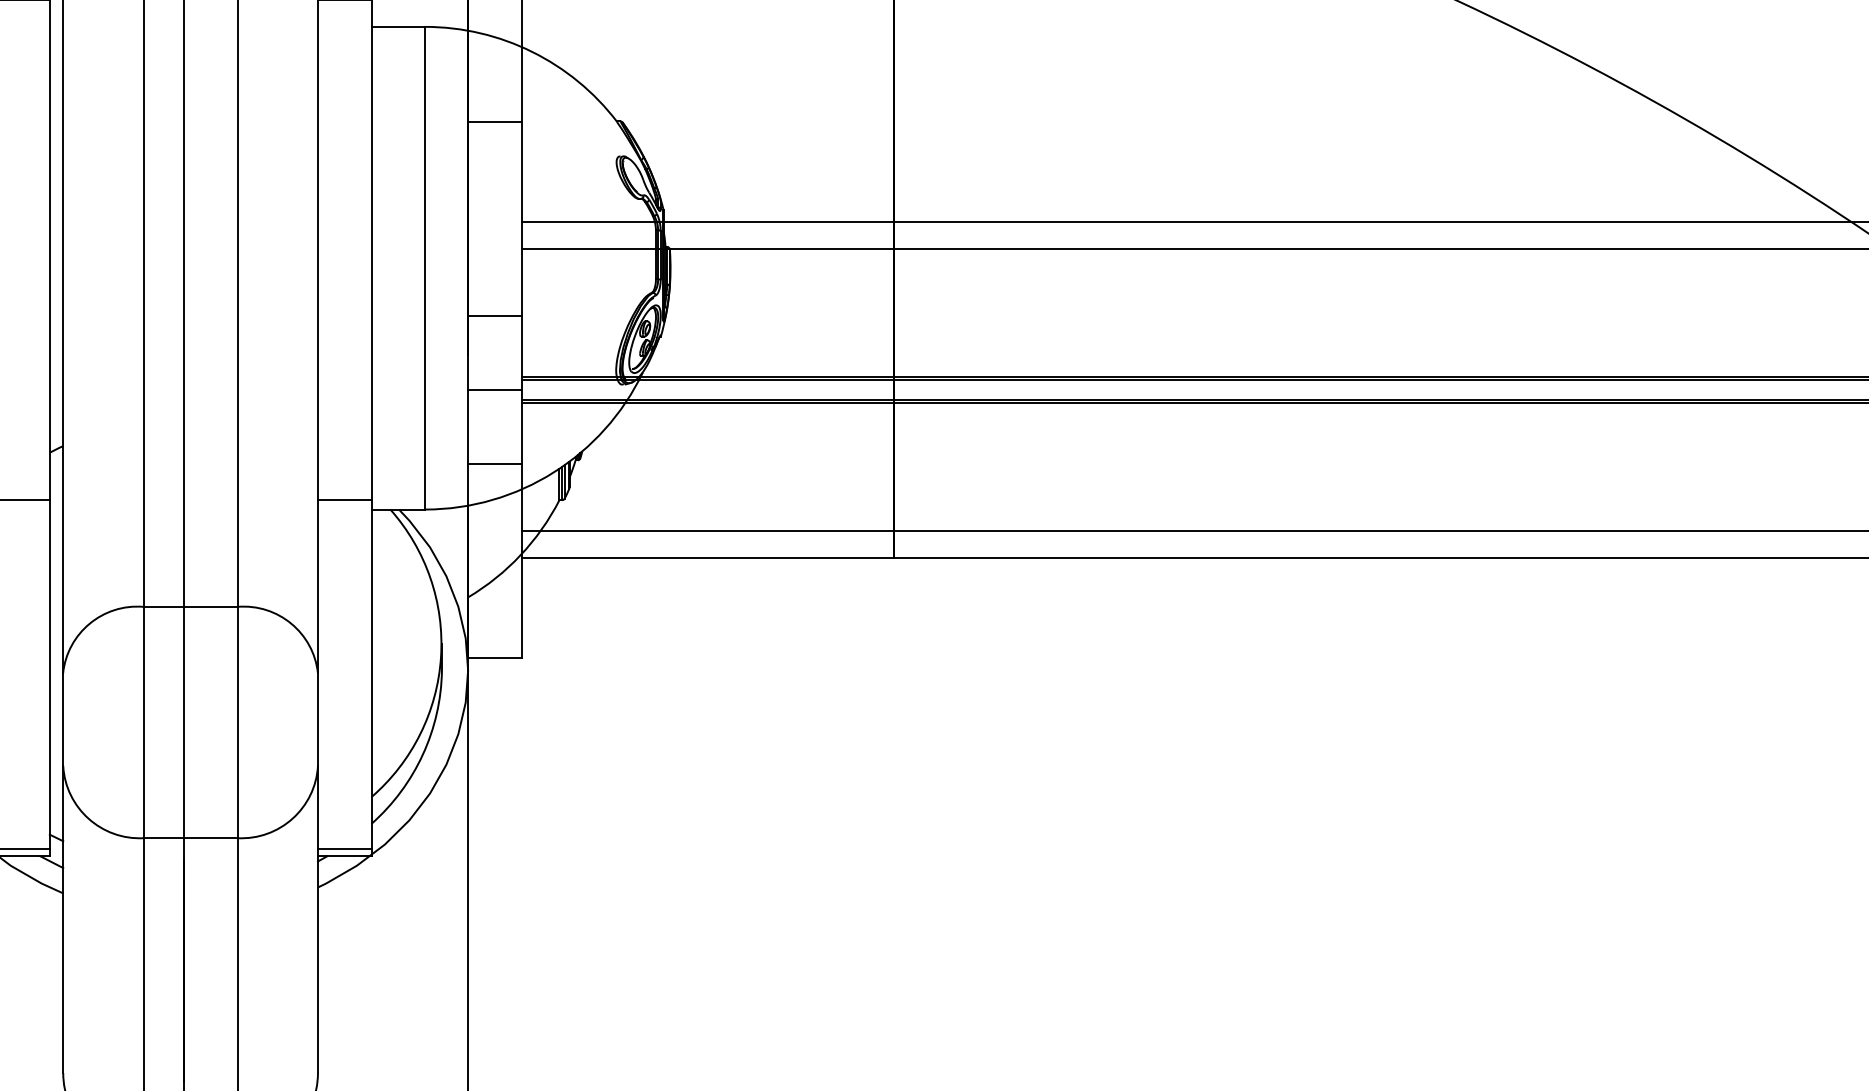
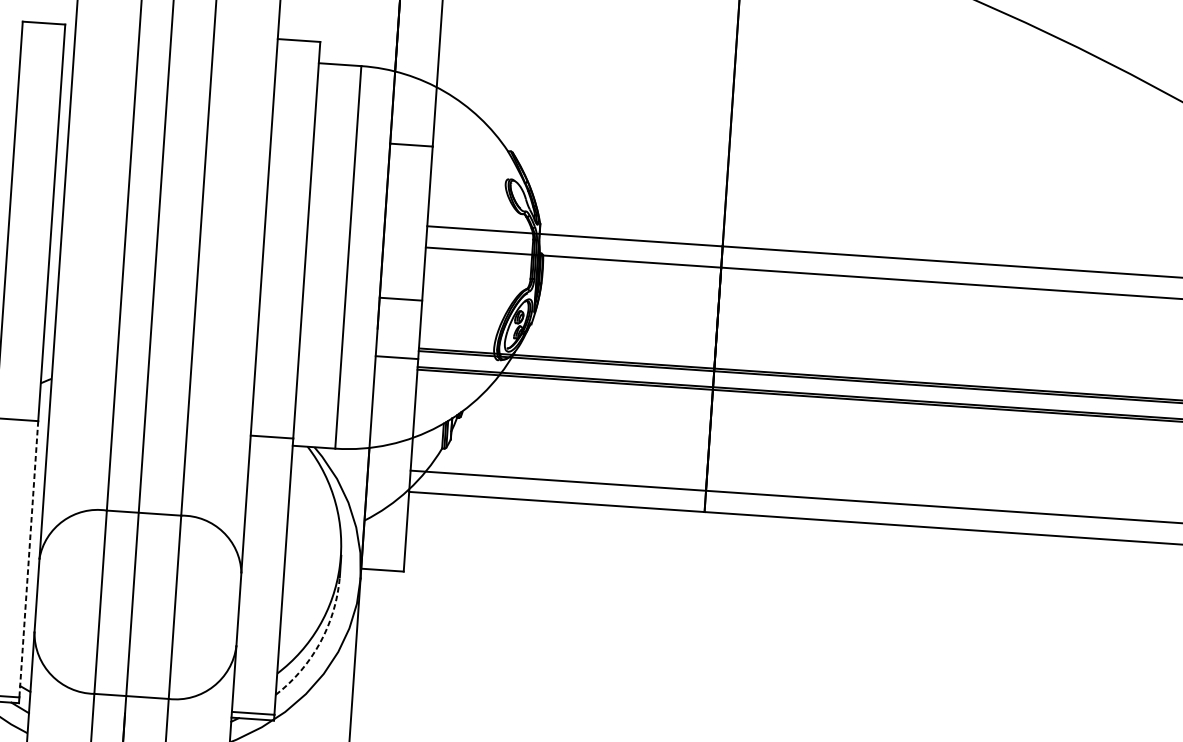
line: (494, 463) -> (392, 415), removed
line: (49, 675) -> (28, 559), solid -> dashed
arc: (422, 754) -> (319, 642), solid -> dashed

